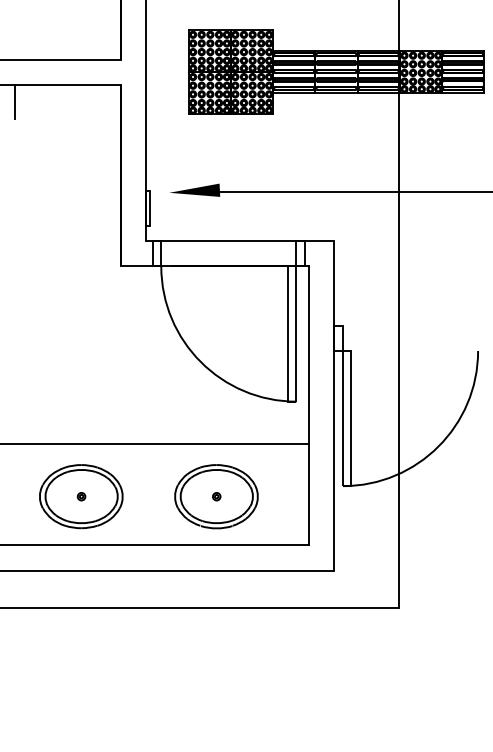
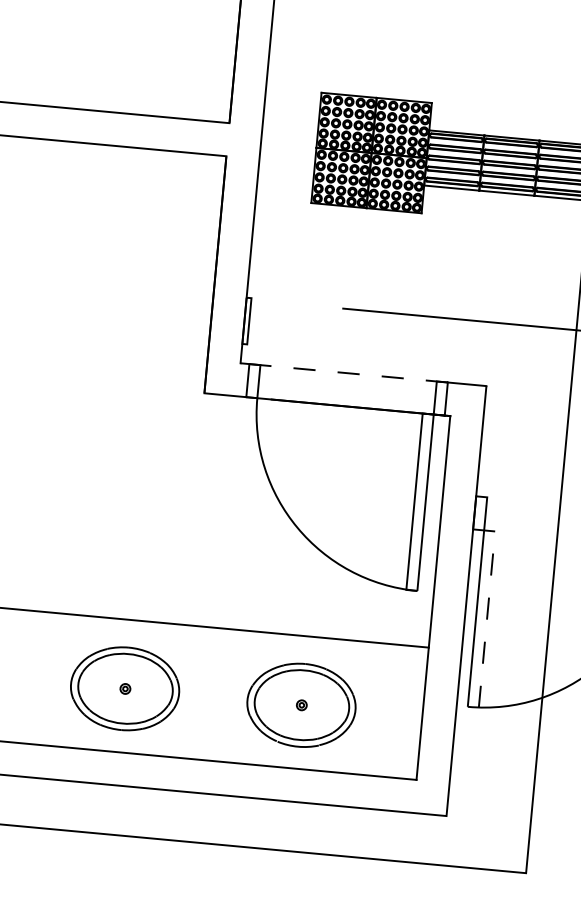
line: (14, 101) -> (85, 165), removed
fill: (194, 189) -> (309, 301), removed
line: (228, 241) -> (348, 373), solid -> dashed
line: (351, 414) -> (487, 614), solid -> dashed

